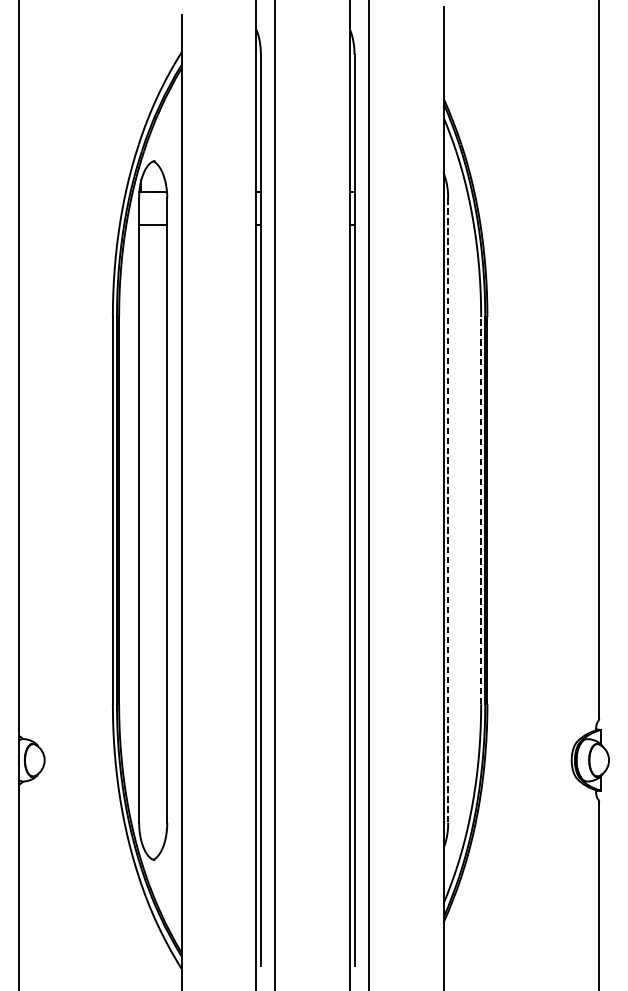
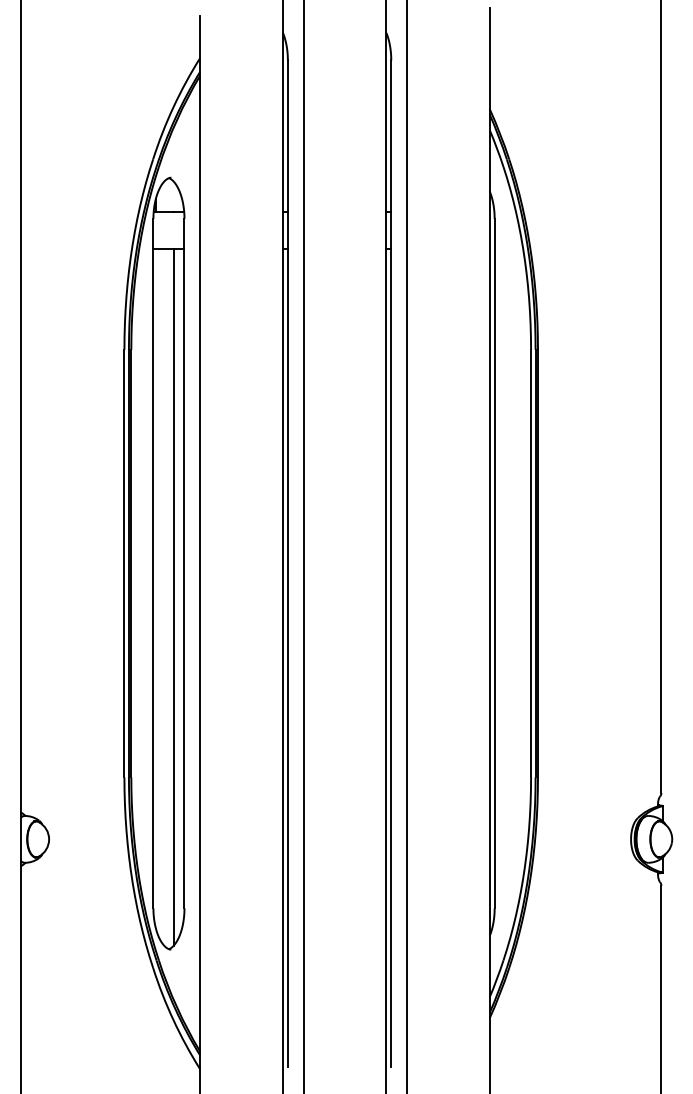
line: (448, 510) -> (494, 563), dashed -> solid
line: (481, 510) -> (531, 563), dashed -> solid
line: (157, 540) -> (173, 596), added

